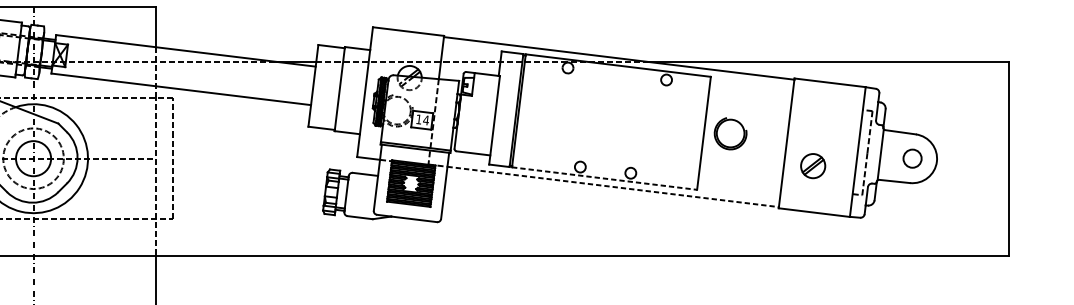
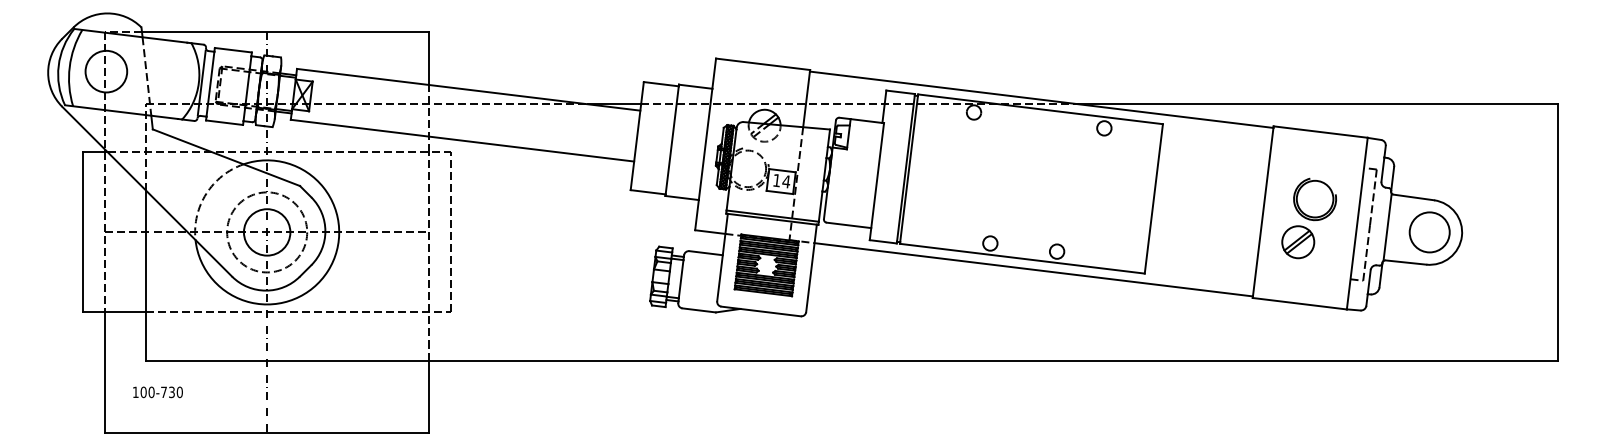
part: (730, 133) -> (1315, 199), moved
circle: (912, 158) -> (1429, 232), size x1.67
line: (604, 178) -> (1022, 258), dashed -> solid
line: (612, 186) -> (1033, 269), dashed -> solid

